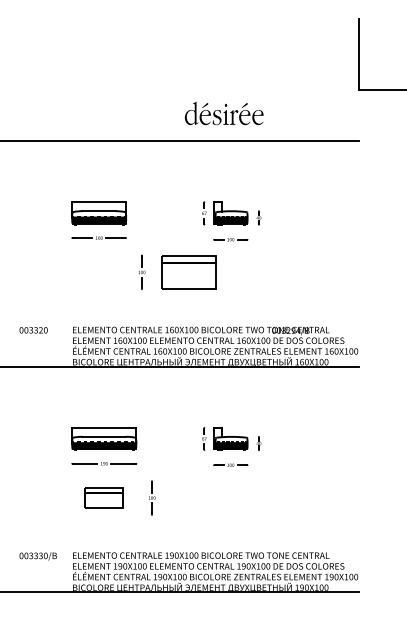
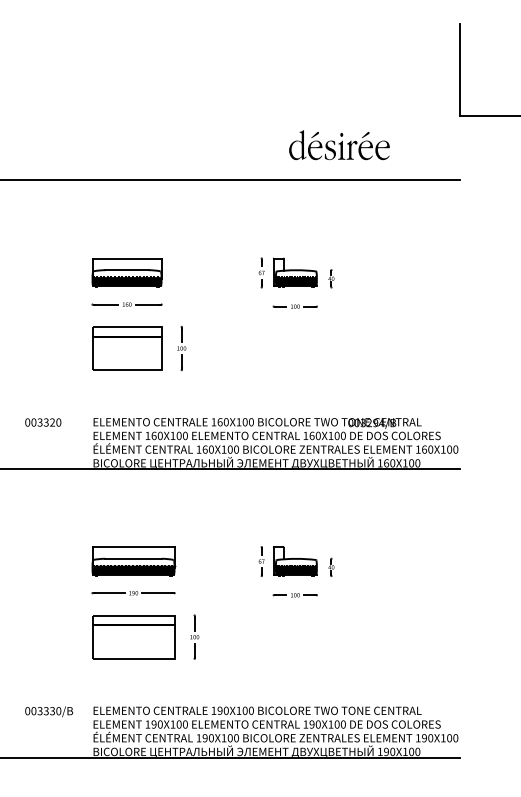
part: (223, 113) -> (338, 145), moved
part: (188, 272) -> (126, 348), moved
part: (103, 497) -> (132, 636), size x1.67

